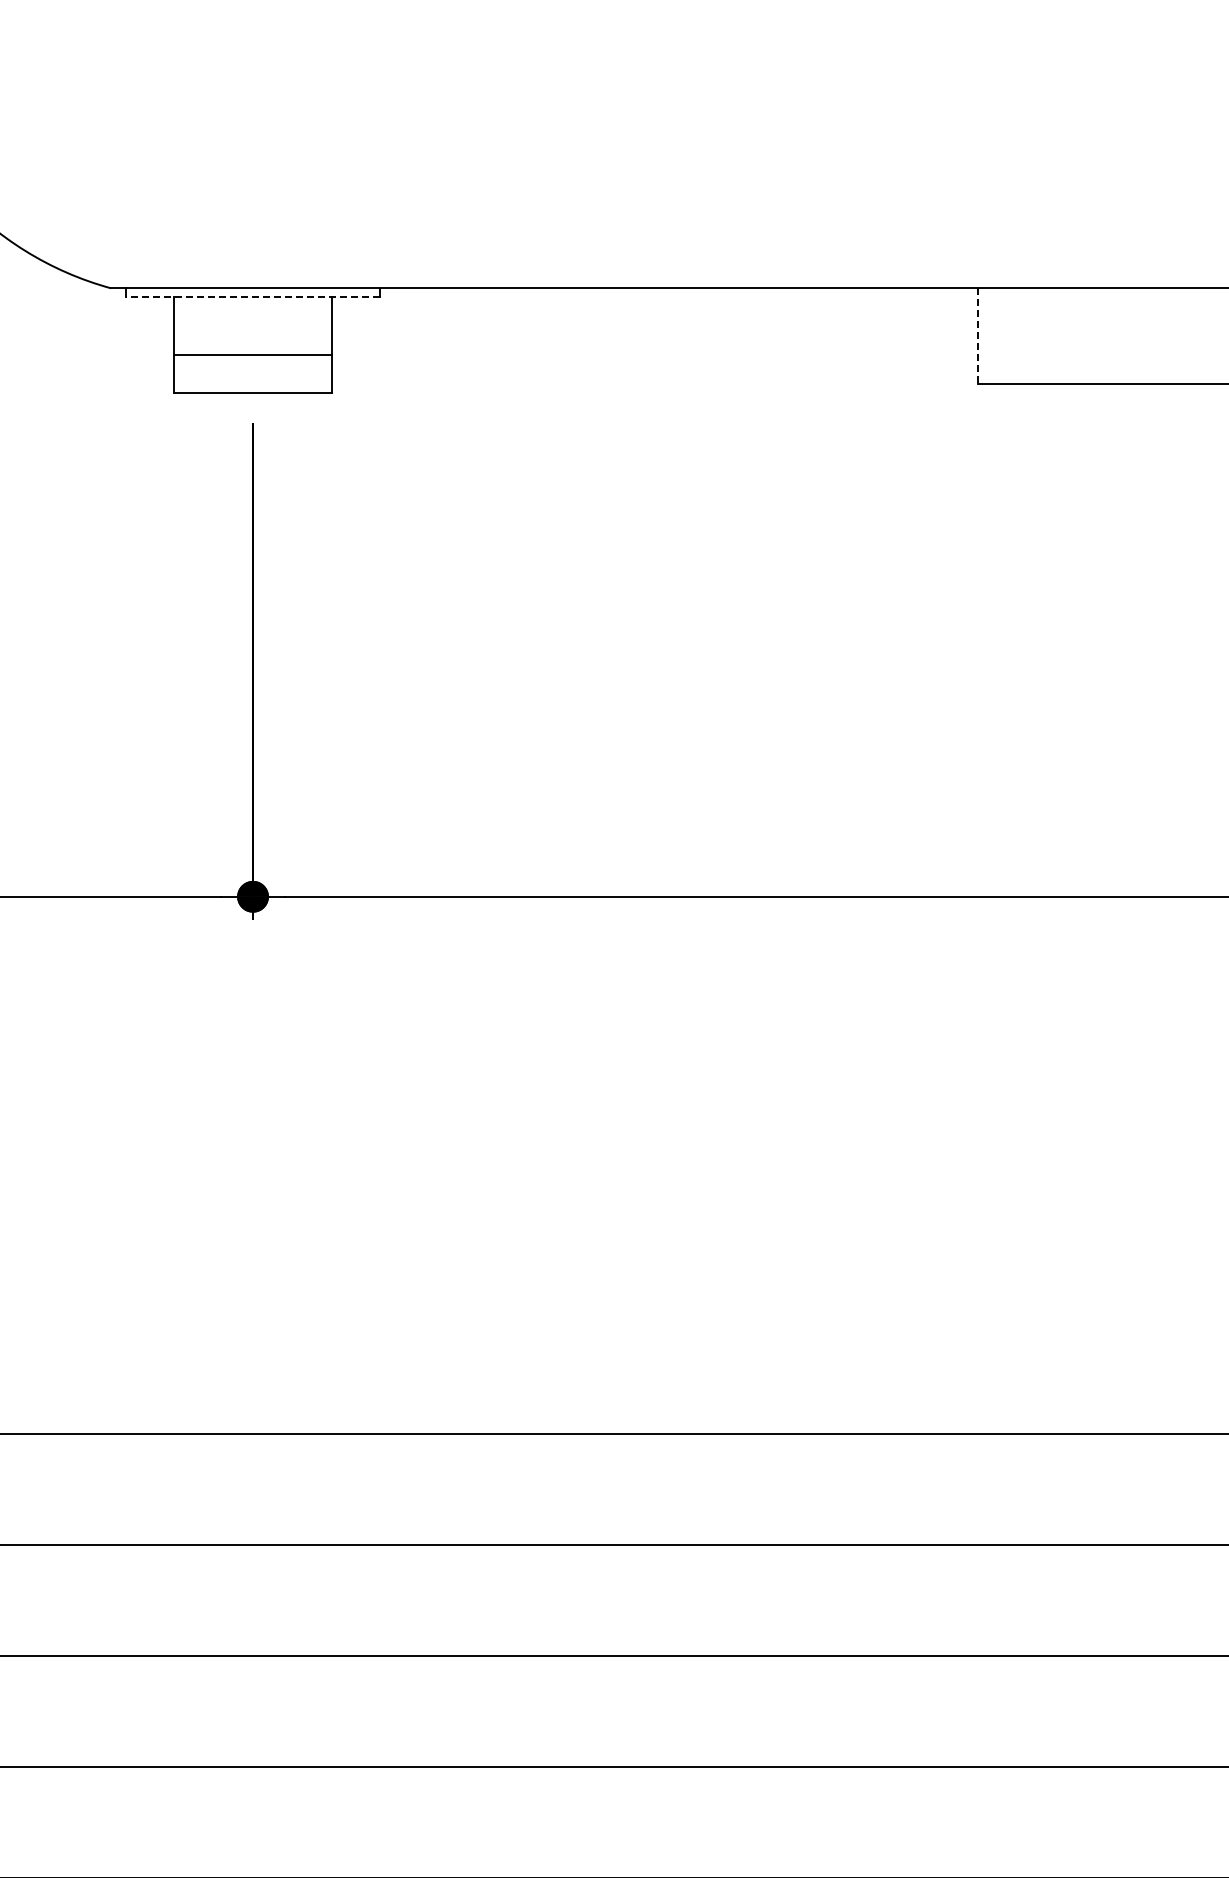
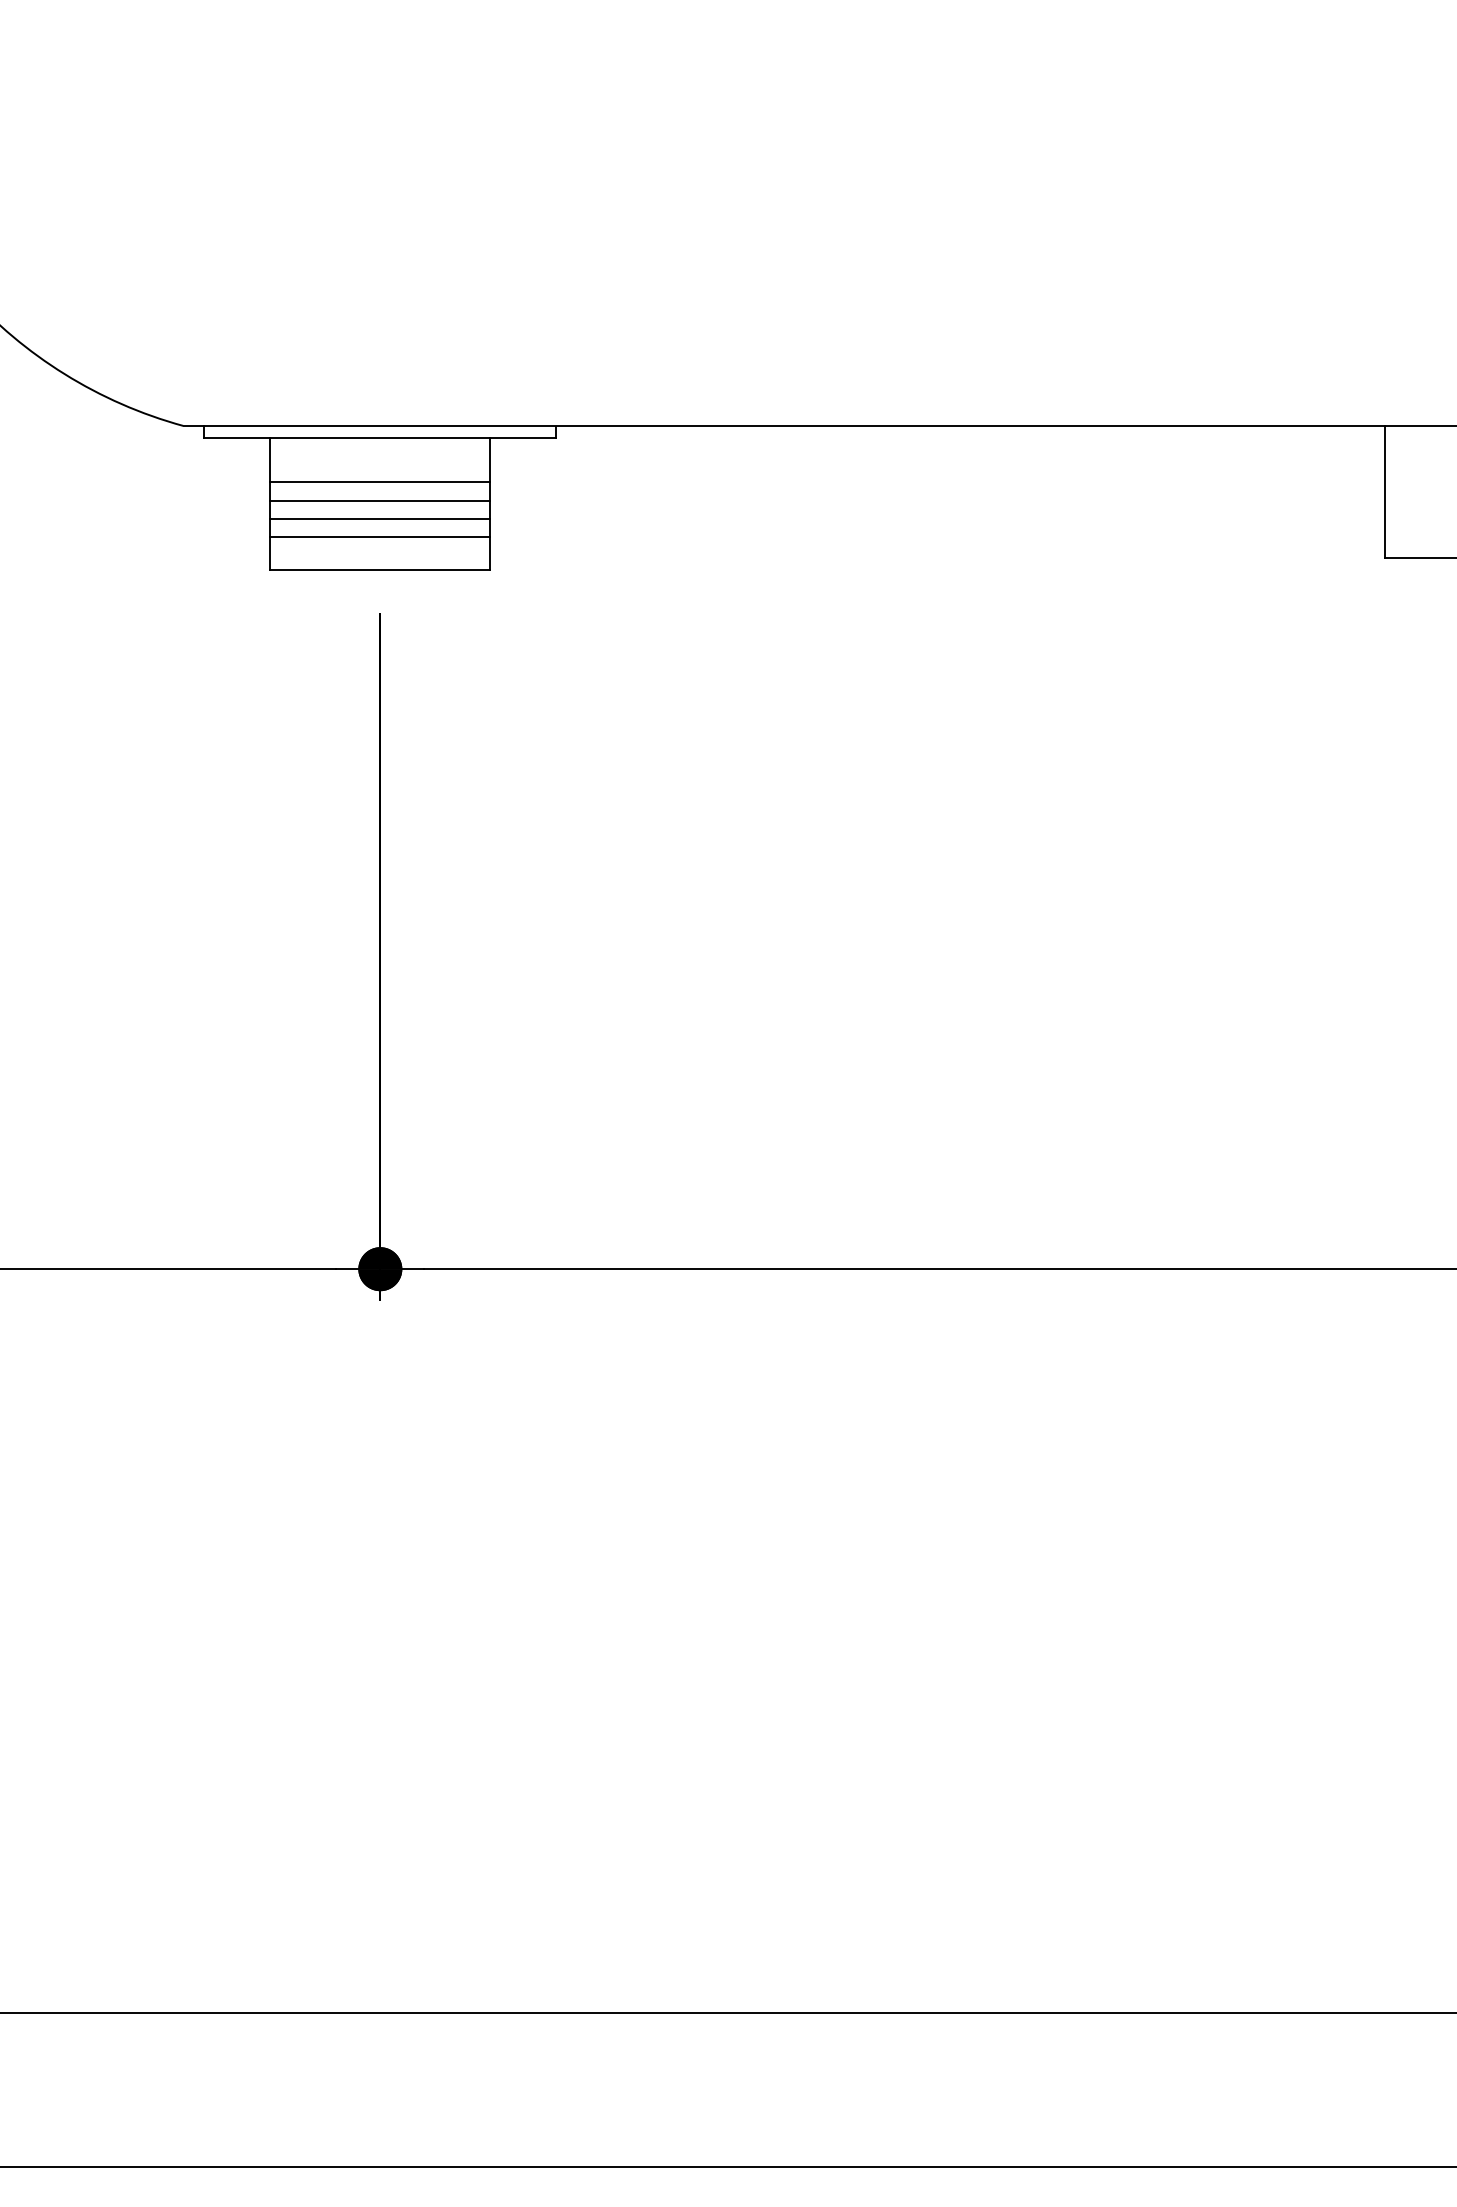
line: (252, 297) -> (379, 438), dashed -> solid
line: (252, 329) -> (379, 483), added
line: (978, 336) -> (1385, 492), dashed -> solid
line: (252, 342) -> (379, 501), added
line: (252, 368) -> (379, 537), added

